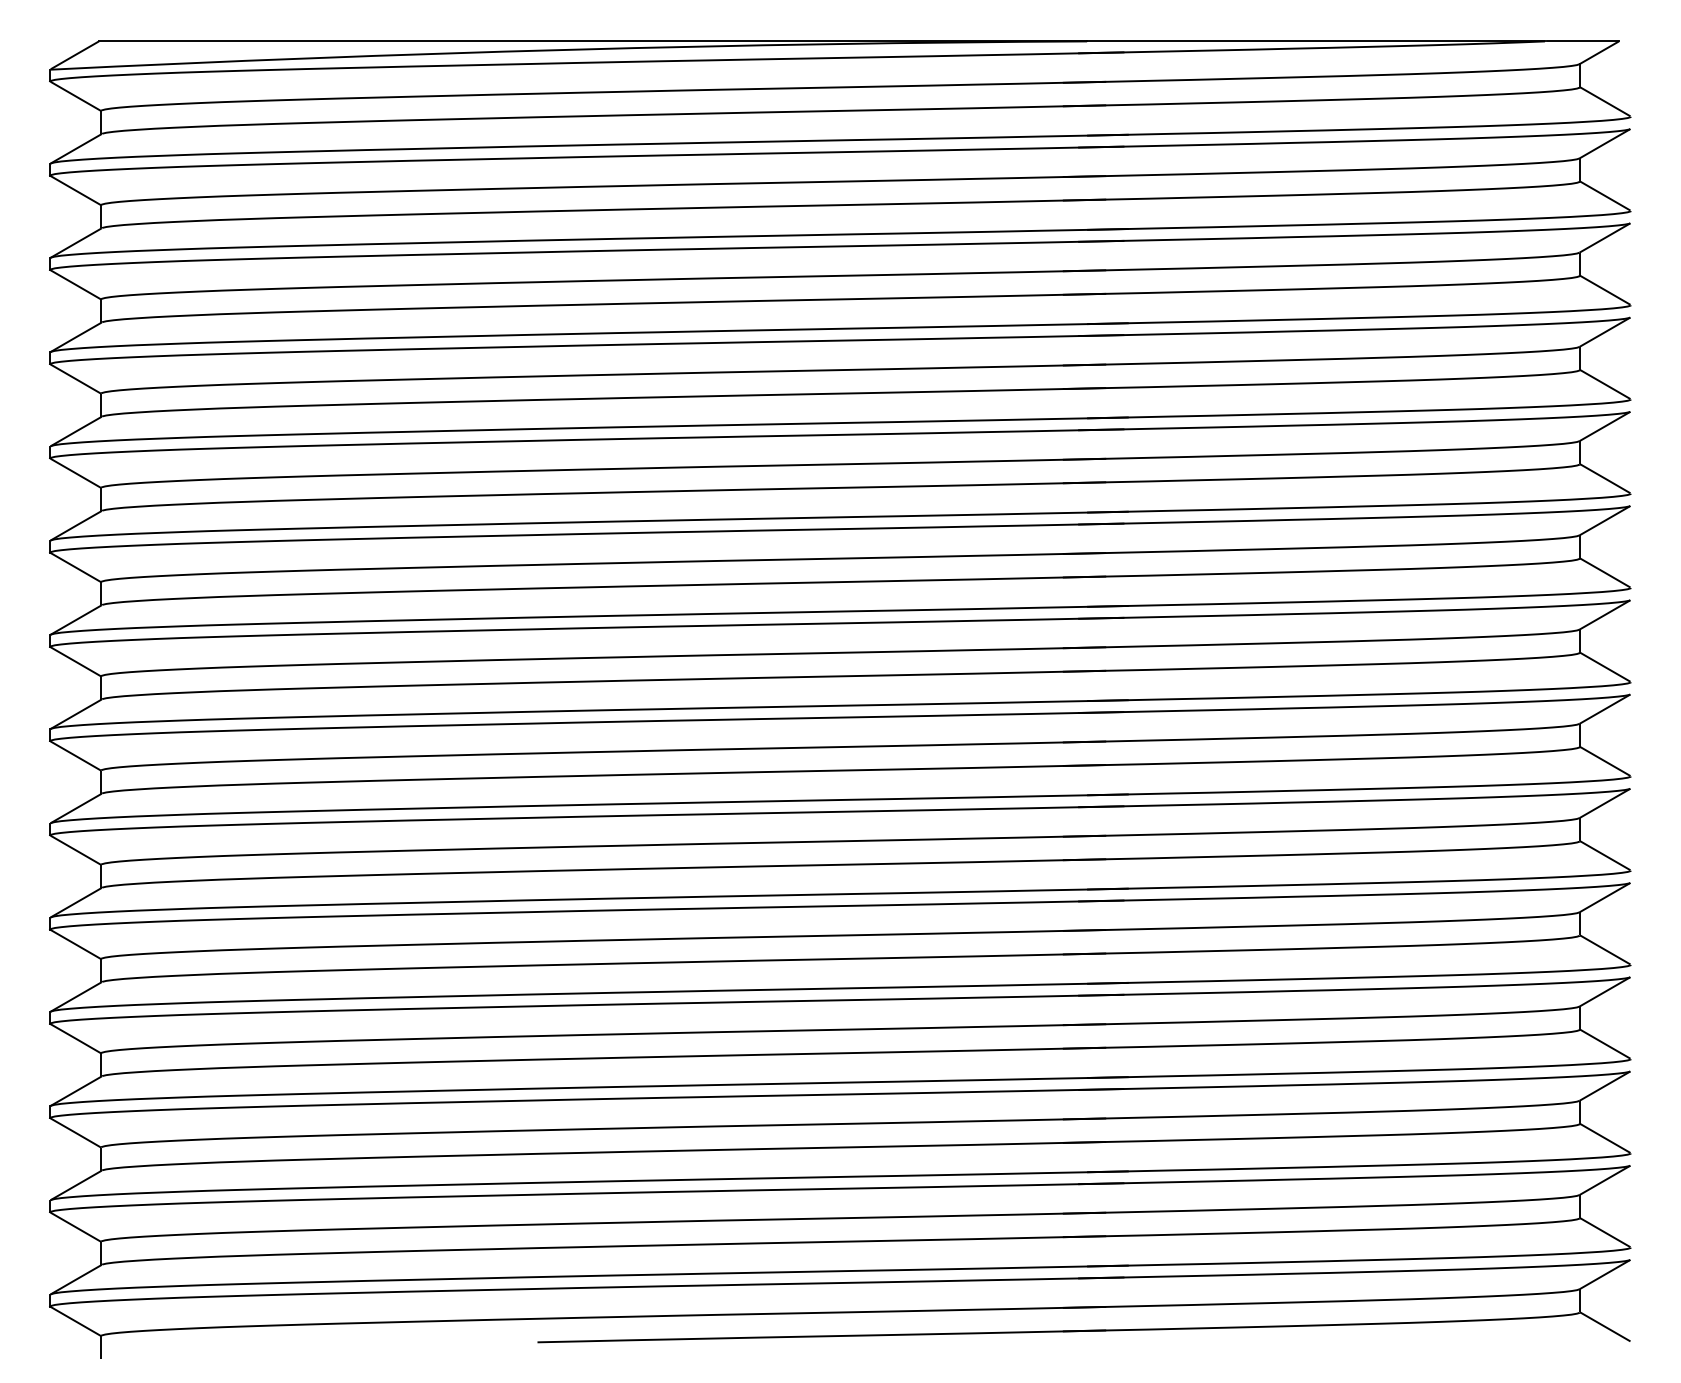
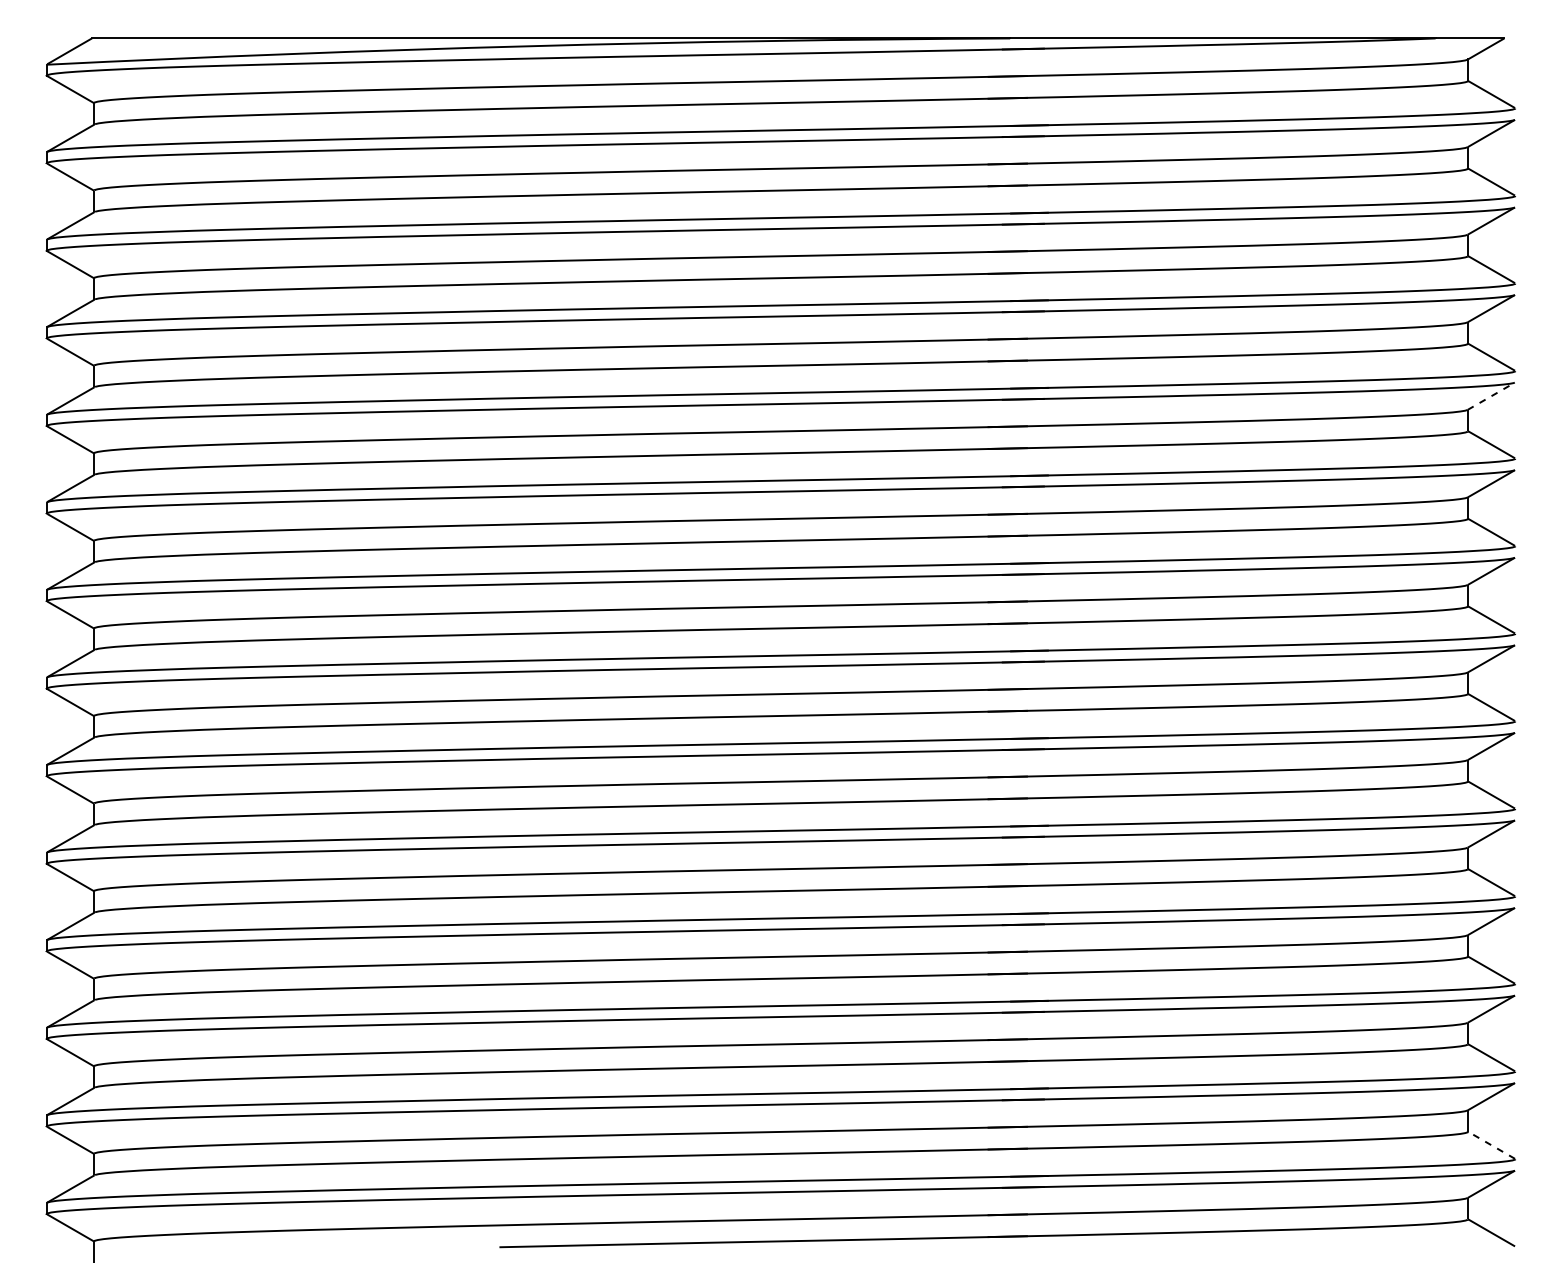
line: (1604, 426) -> (1490, 396), solid -> dashed
line: (1605, 1232) -> (1491, 1145), solid -> dashed

